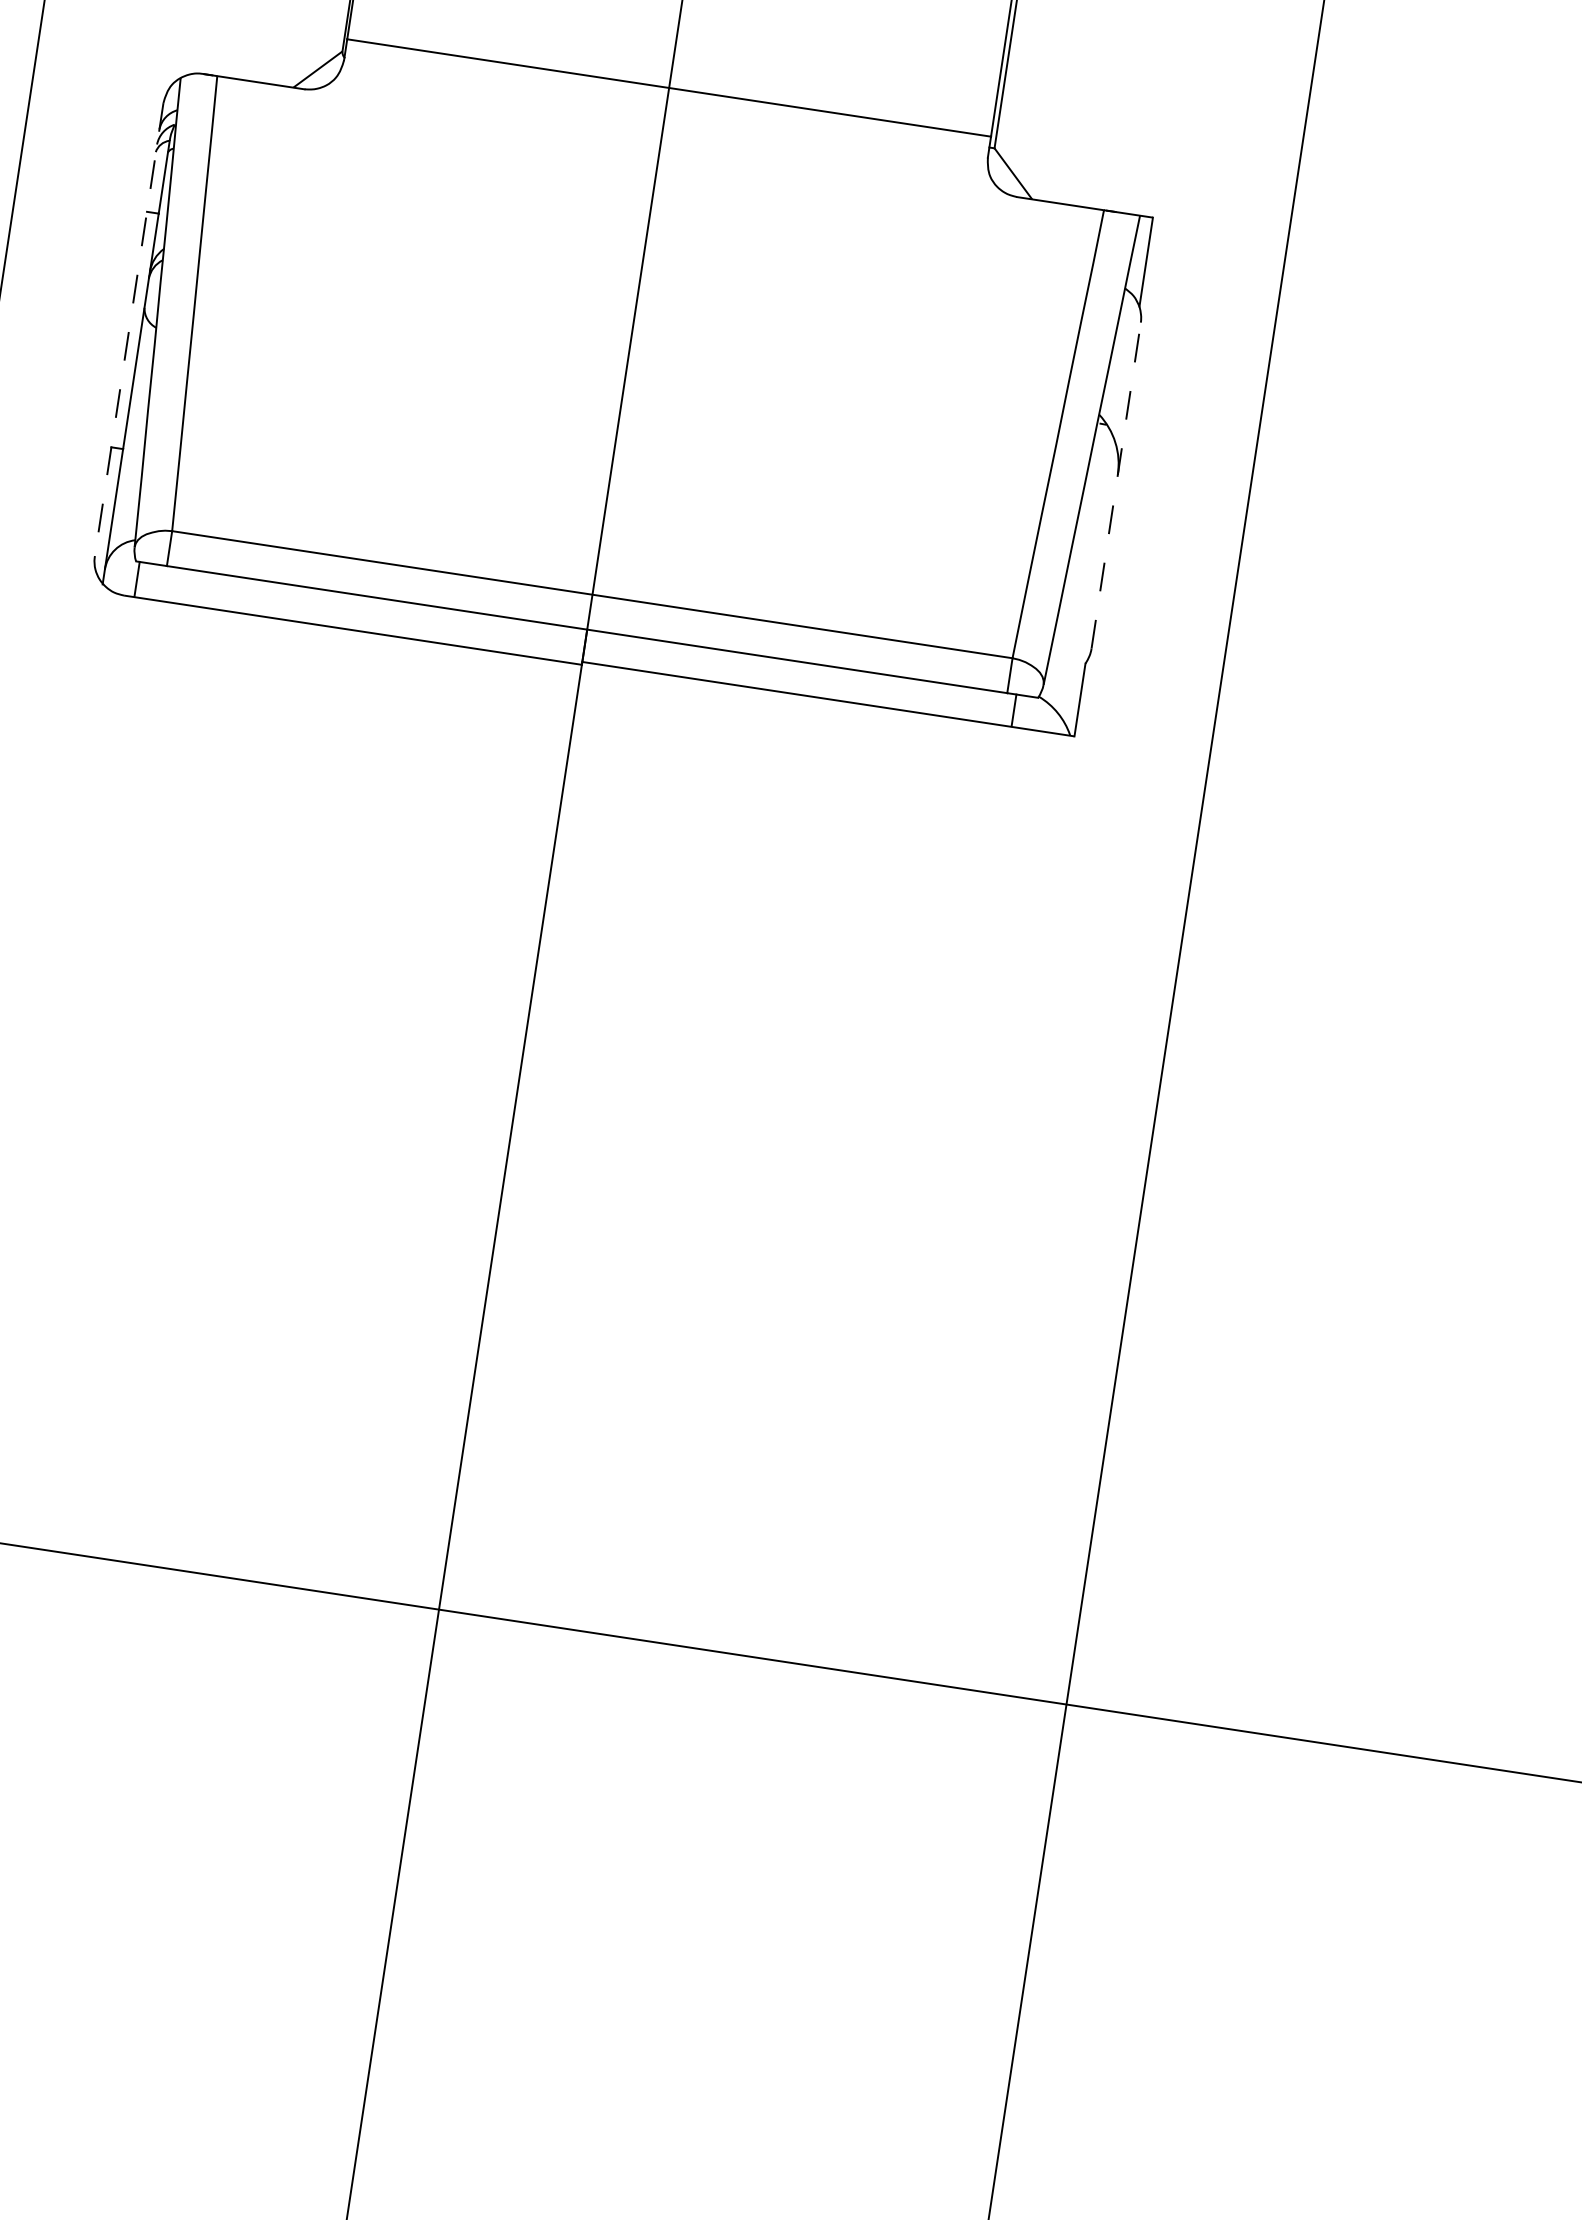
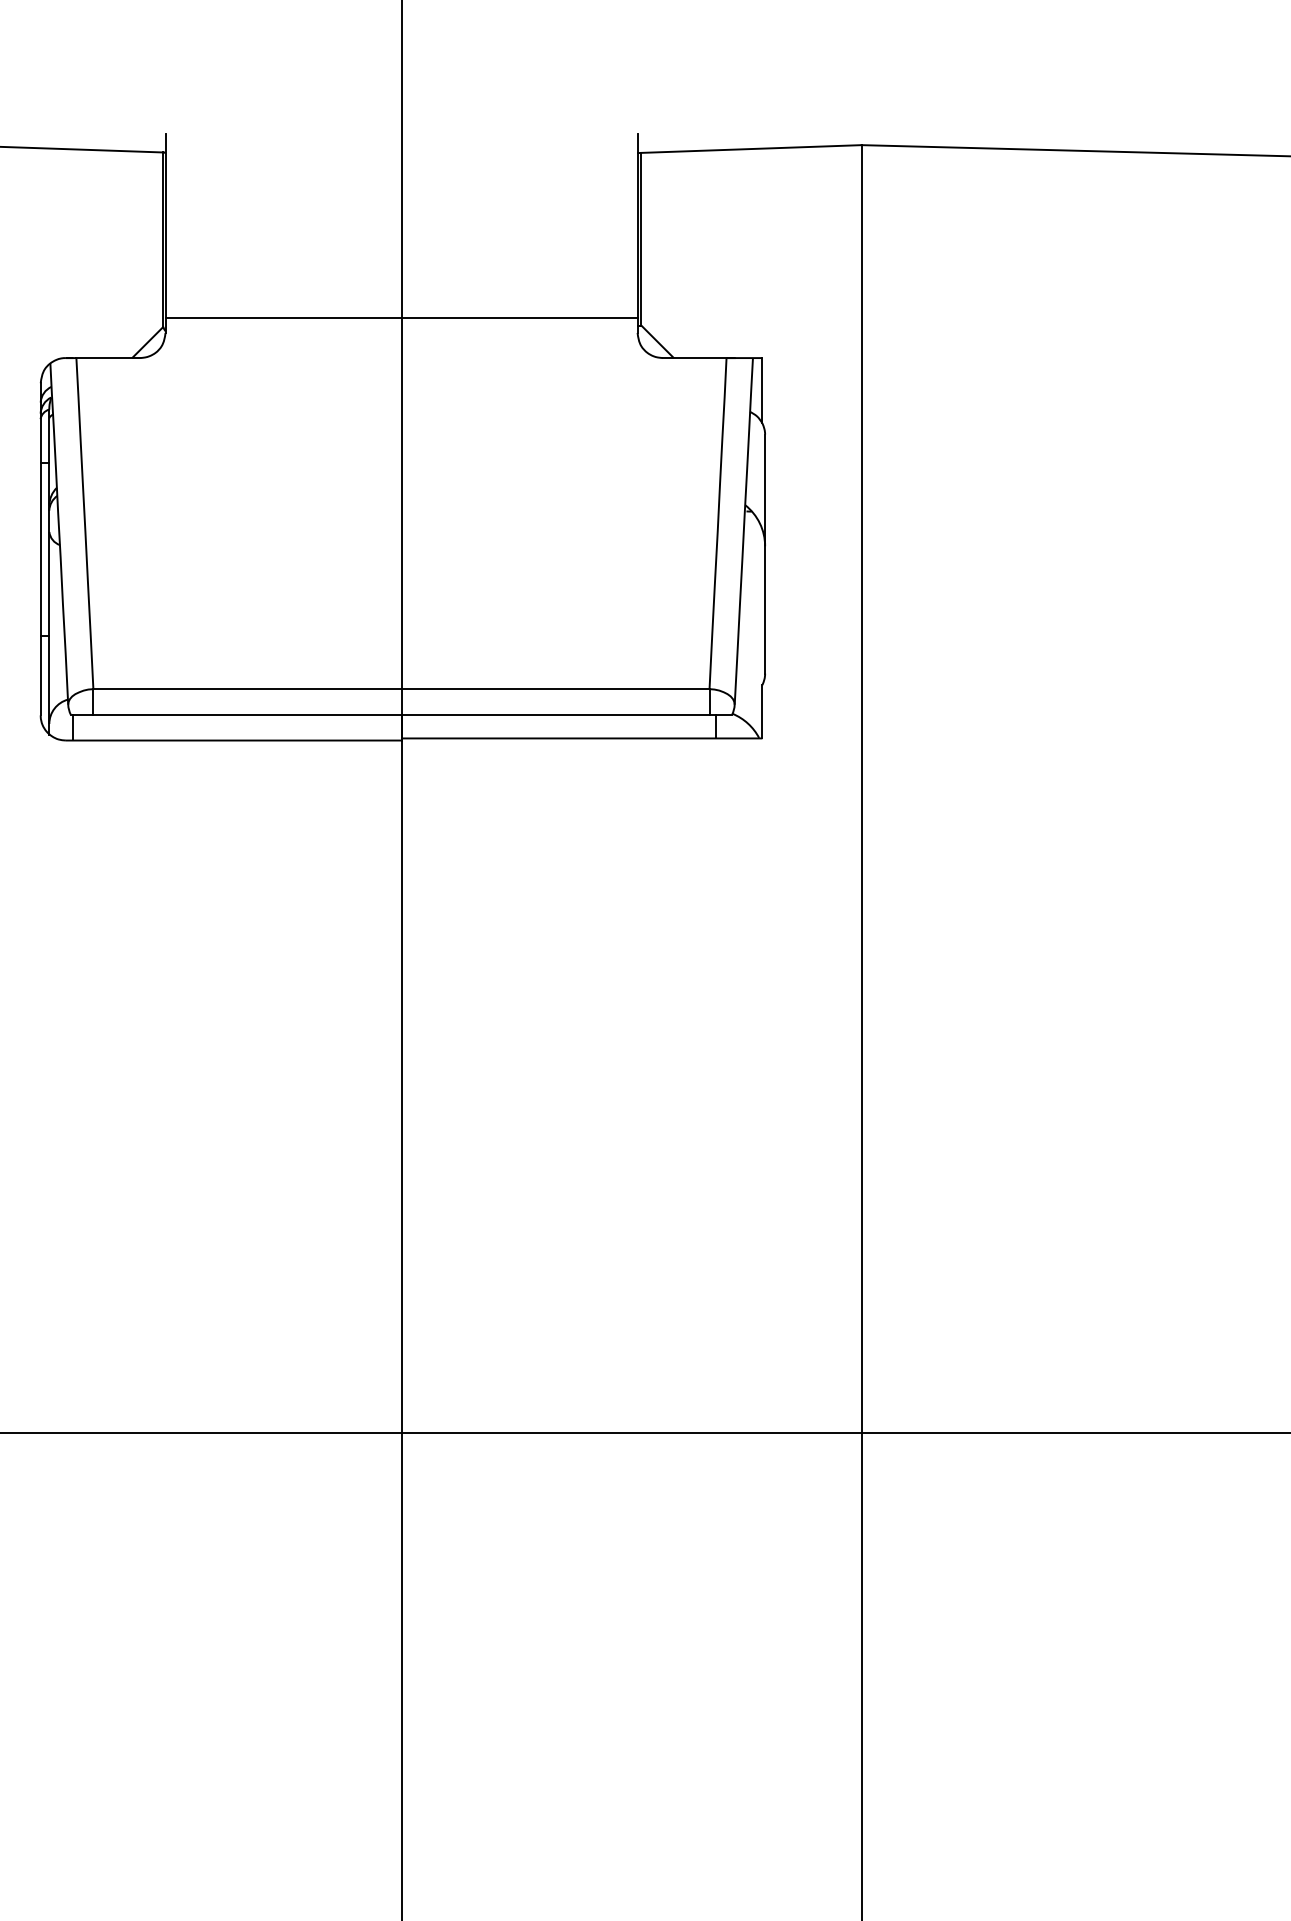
line: (128, 329) -> (40, 549), dashed -> solid
line: (1116, 484) -> (765, 553), dashed -> solid

